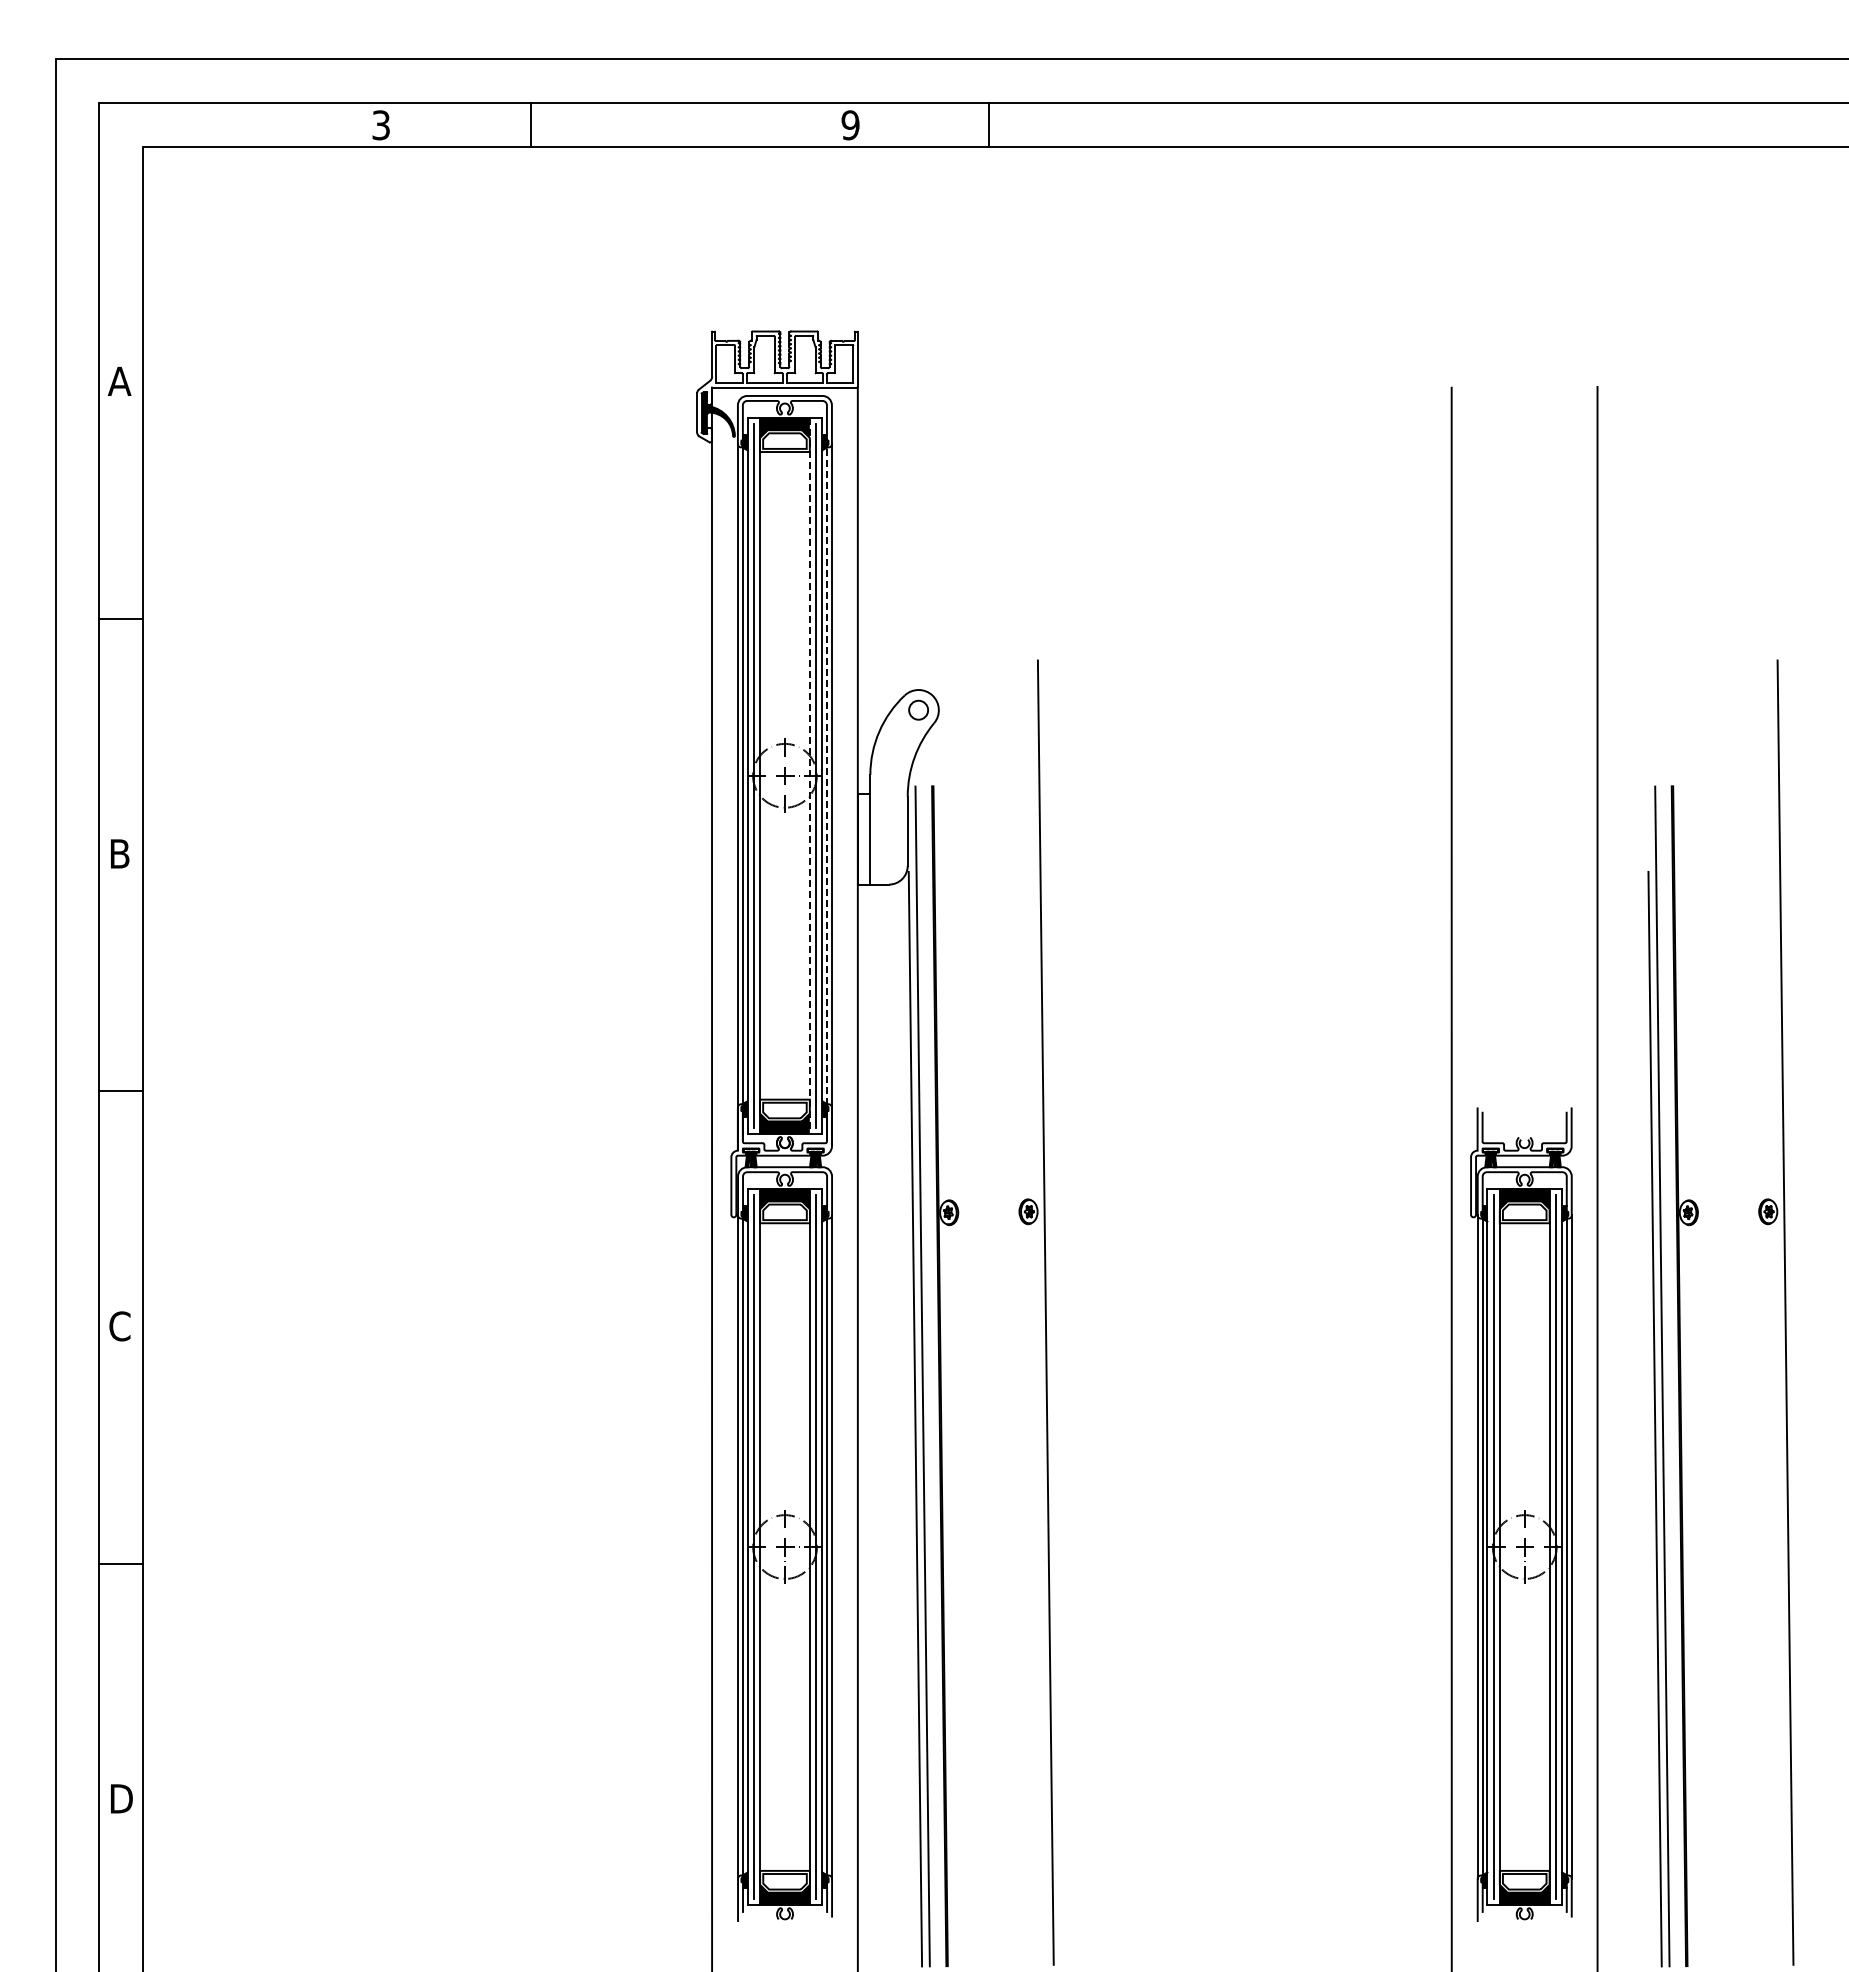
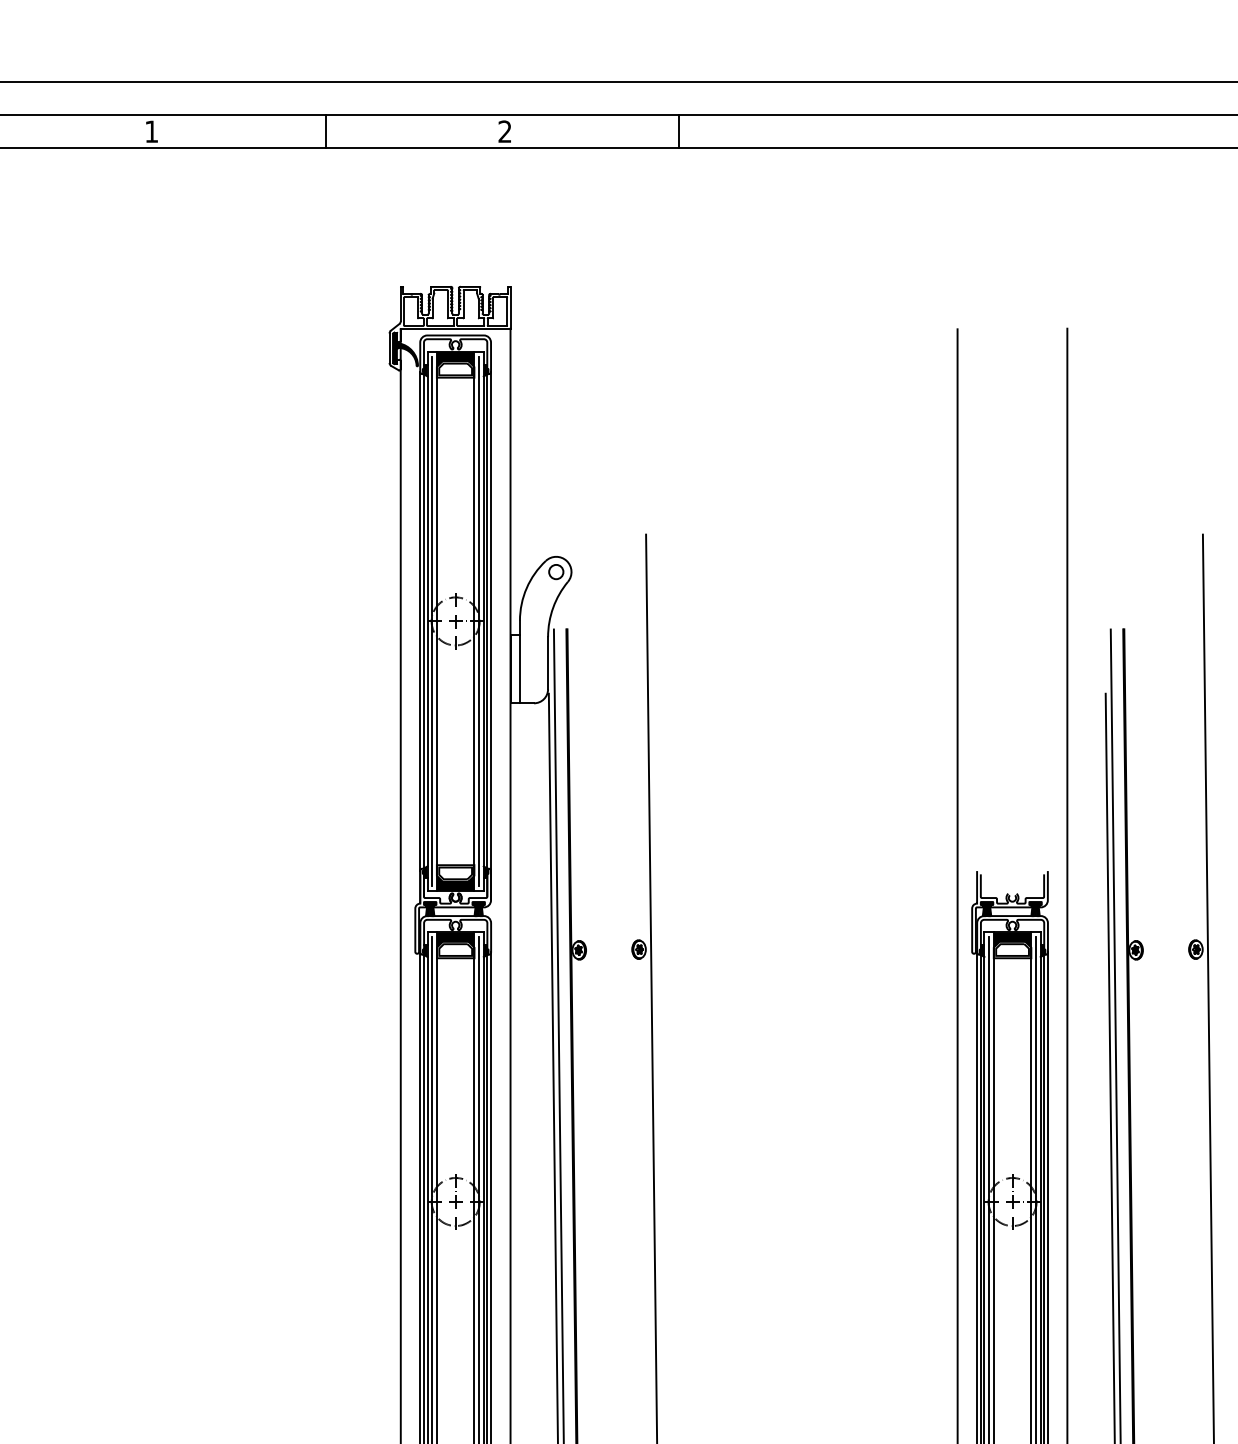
line: (531, 124) -> (325, 131), moved
line: (988, 124) -> (678, 131), moved
text: (380, 125) -> (151, 131), 3 -> 1
text: (850, 125) -> (505, 131), 9 -> 2
line: (826, 775) -> (486, 621), dashed -> solid
line: (809, 776) -> (474, 621), dashed -> solid

